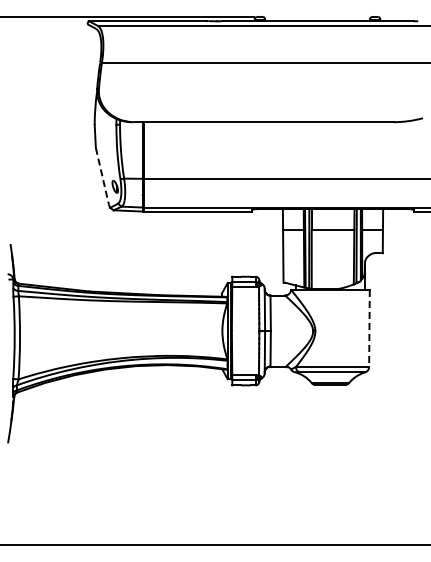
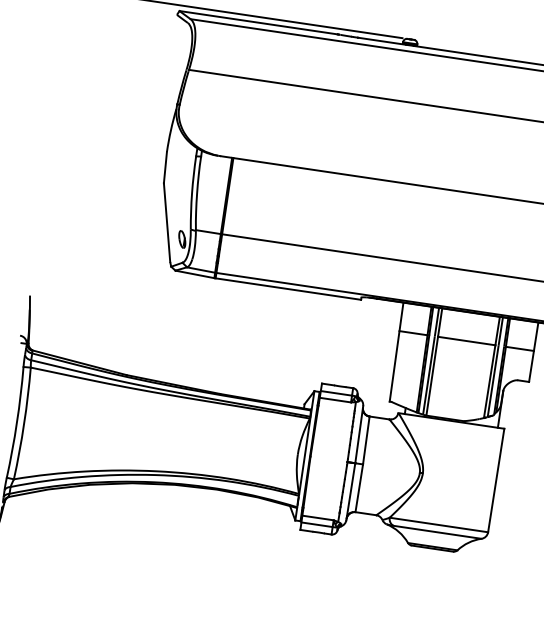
line: (102, 176) -> (167, 222), dashed -> solid
line: (369, 328) -> (496, 480), dashed -> solid

